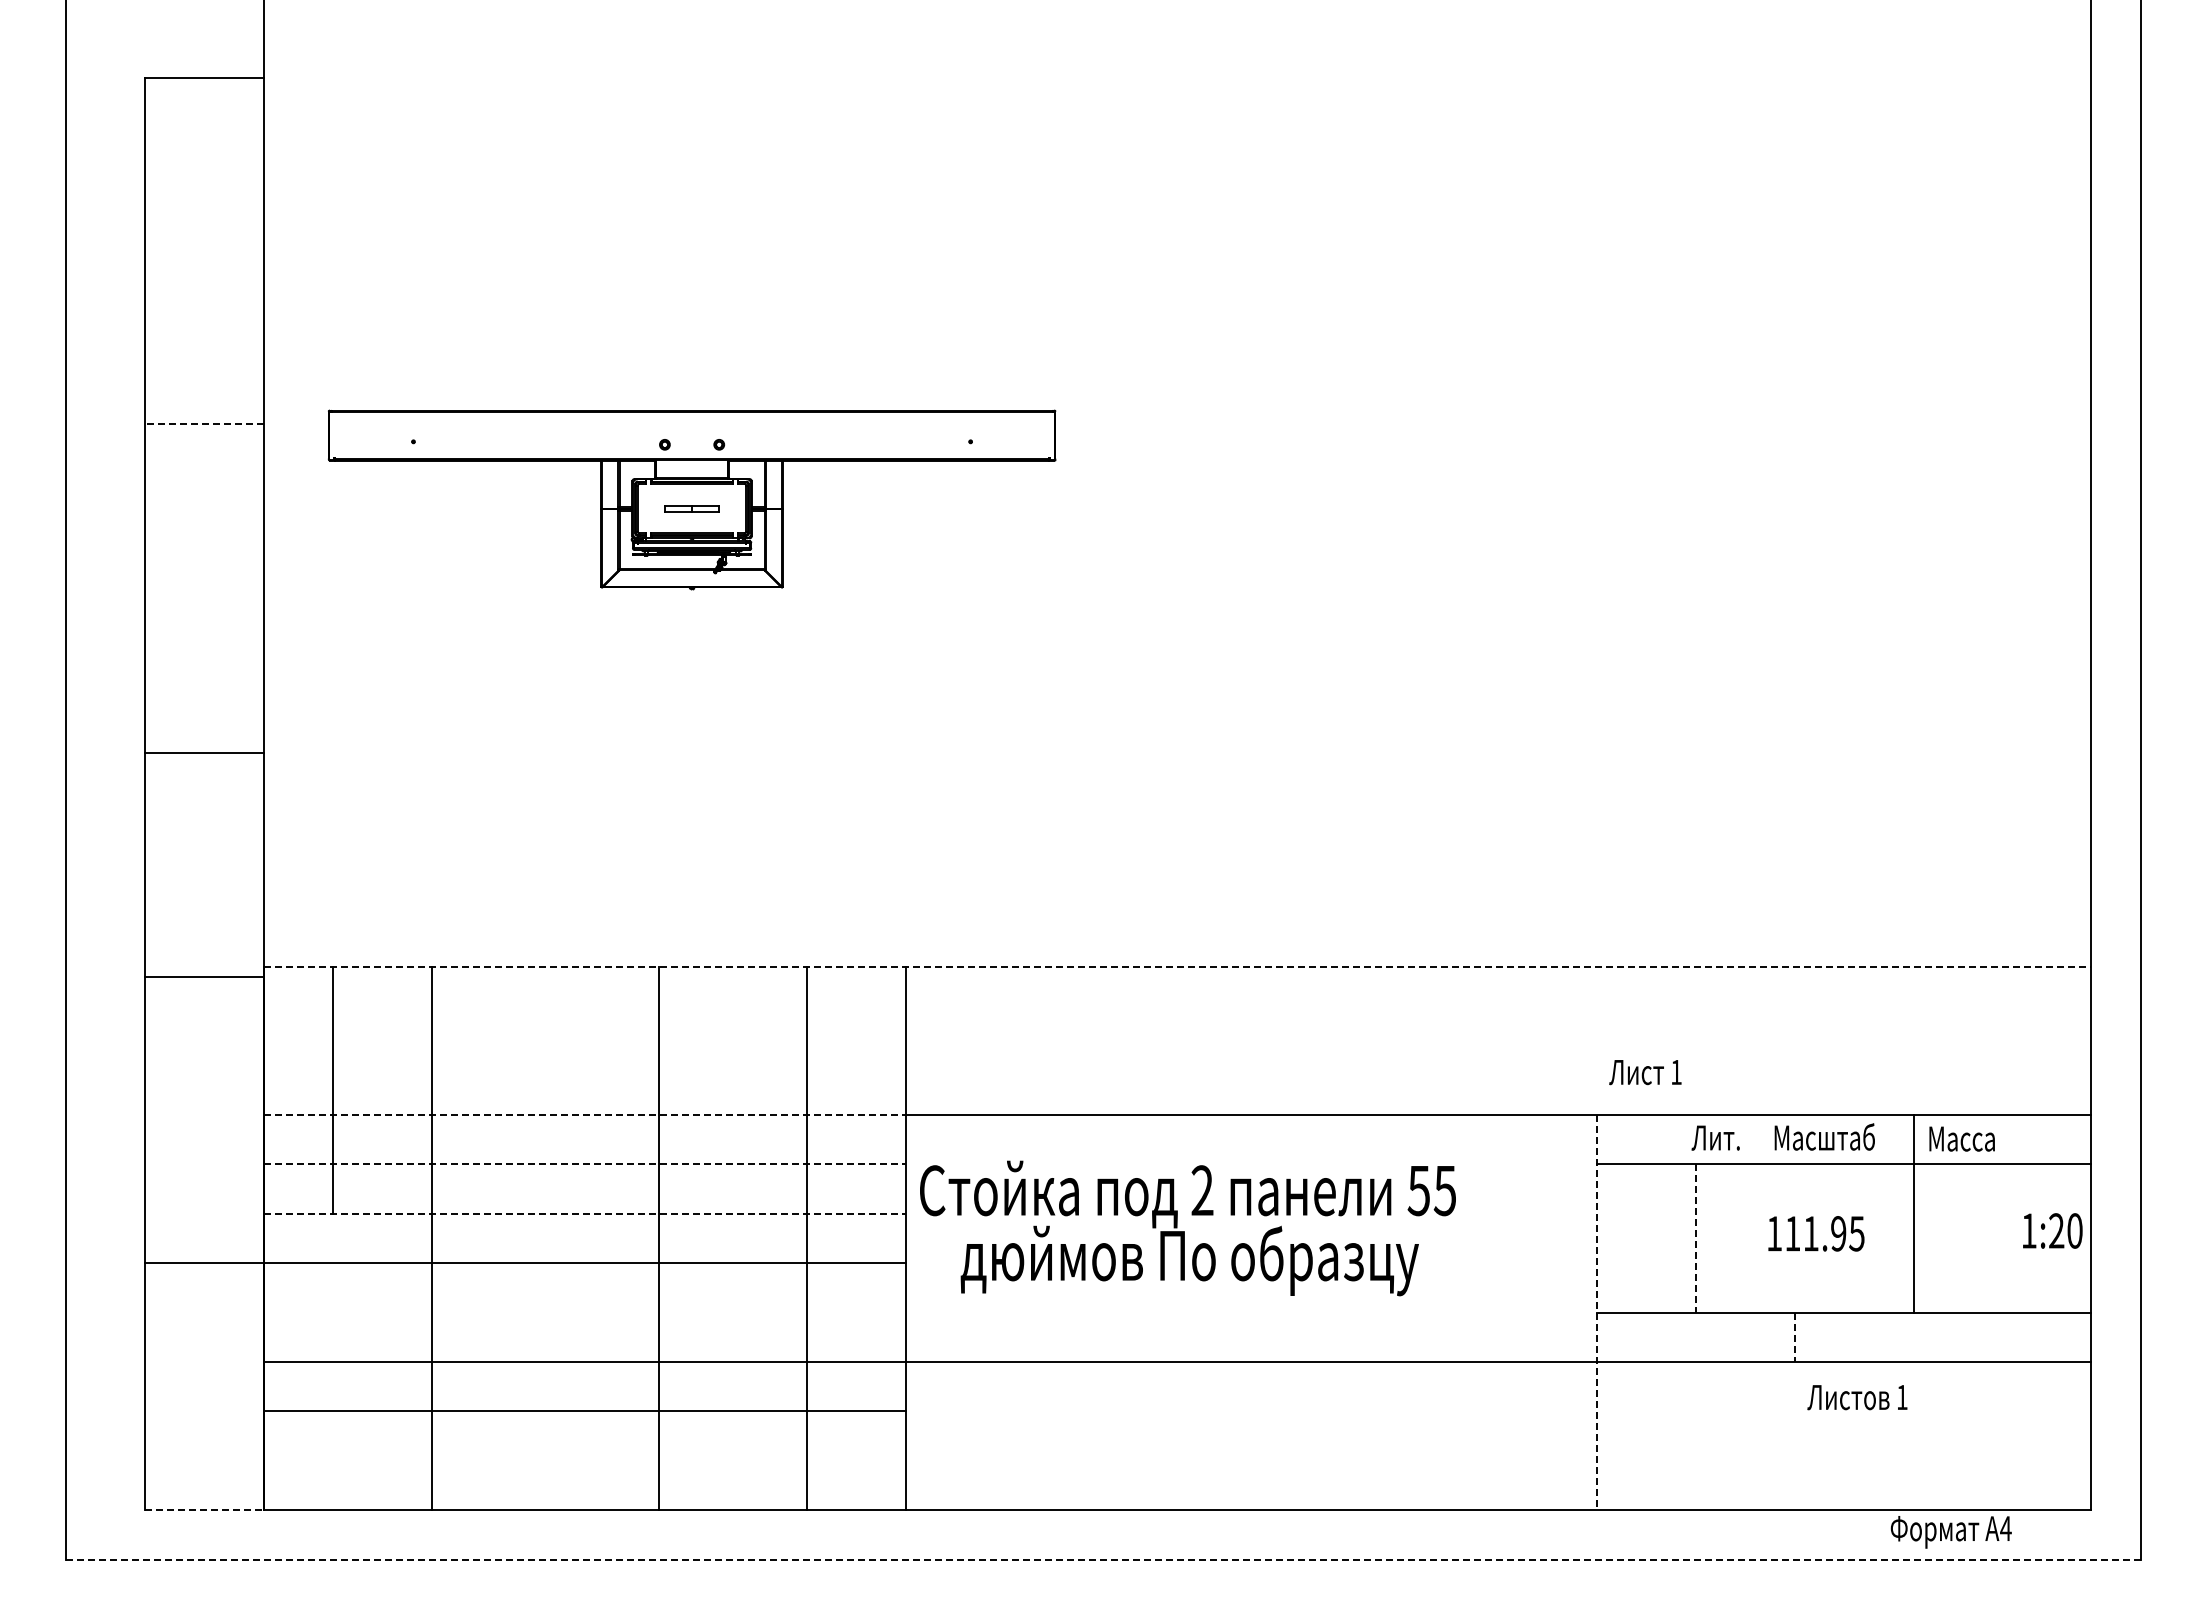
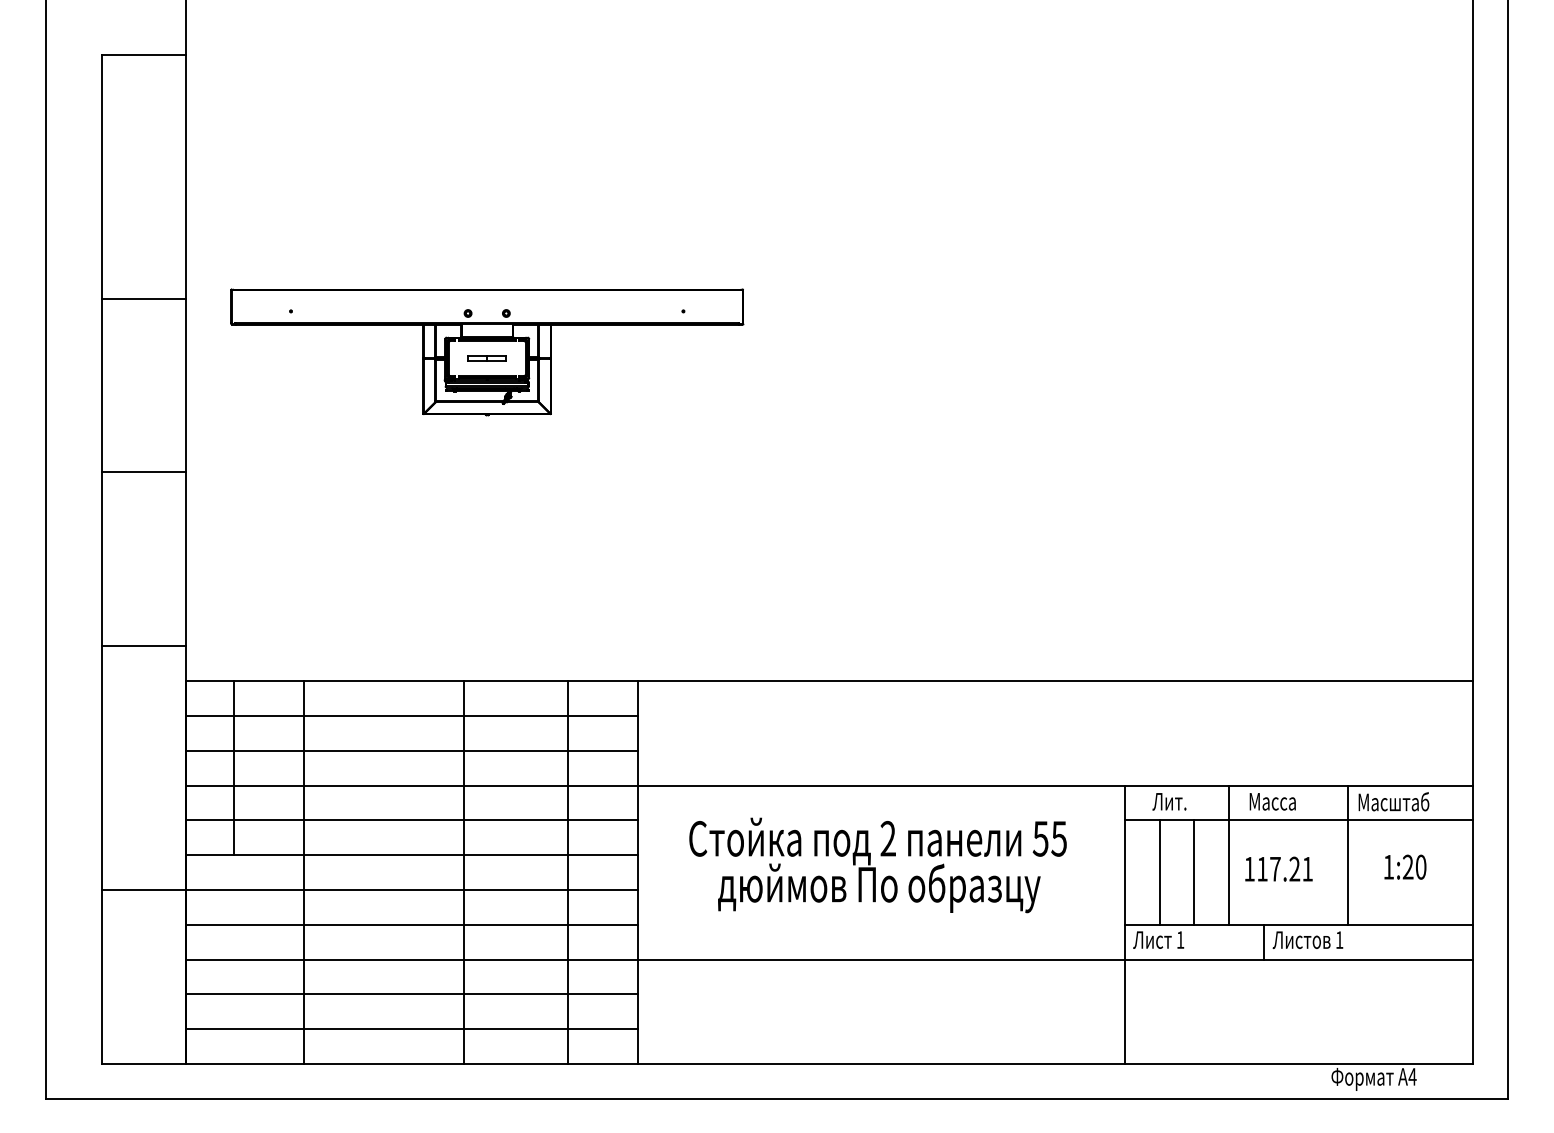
line: (204, 423) -> (143, 298), dashed -> solid
line: (204, 753) -> (143, 472), moved
line: (1177, 966) -> (829, 680), dashed -> solid
line: (204, 977) -> (143, 646), moved
line: (584, 1016) -> (411, 716), added
line: (584, 1065) -> (411, 750), added
text: (1645, 1072) -> (1158, 940), moved
line: (585, 1115) -> (412, 785), dashed -> solid
text: (1846, 1136) -> (1300, 800), Масштаб -> Масса
text: (1715, 1137) -> (1169, 801), moved
text: (2000, 1137) -> (1408, 801), Масса -> Масштаб
line: (585, 1164) -> (412, 820), dashed -> solid
line: (585, 1213) -> (412, 854), dashed -> solid
line: (1745, 1213) -> (1229, 854), added
text: (1187, 1228) -> (877, 865), moved
text: (2052, 1230) -> (1405, 866), moved
text: (1833, 1233) -> (1291, 868), 111.95 -> 117.21
line: (1646, 1238) -> (1159, 872), added
line: (1696, 1239) -> (1194, 873), dashed -> solid
line: (584, 1312) -> (411, 924), added
line: (1597, 1312) -> (1124, 924), dashed -> solid
line: (1795, 1337) -> (1264, 942), dashed -> solid
text: (1857, 1397) -> (1308, 940), moved
line: (584, 1460) -> (411, 1028), added
line: (205, 1510) -> (144, 1064), dashed -> solid
line: (1103, 1559) -> (777, 1098), dashed -> solid

